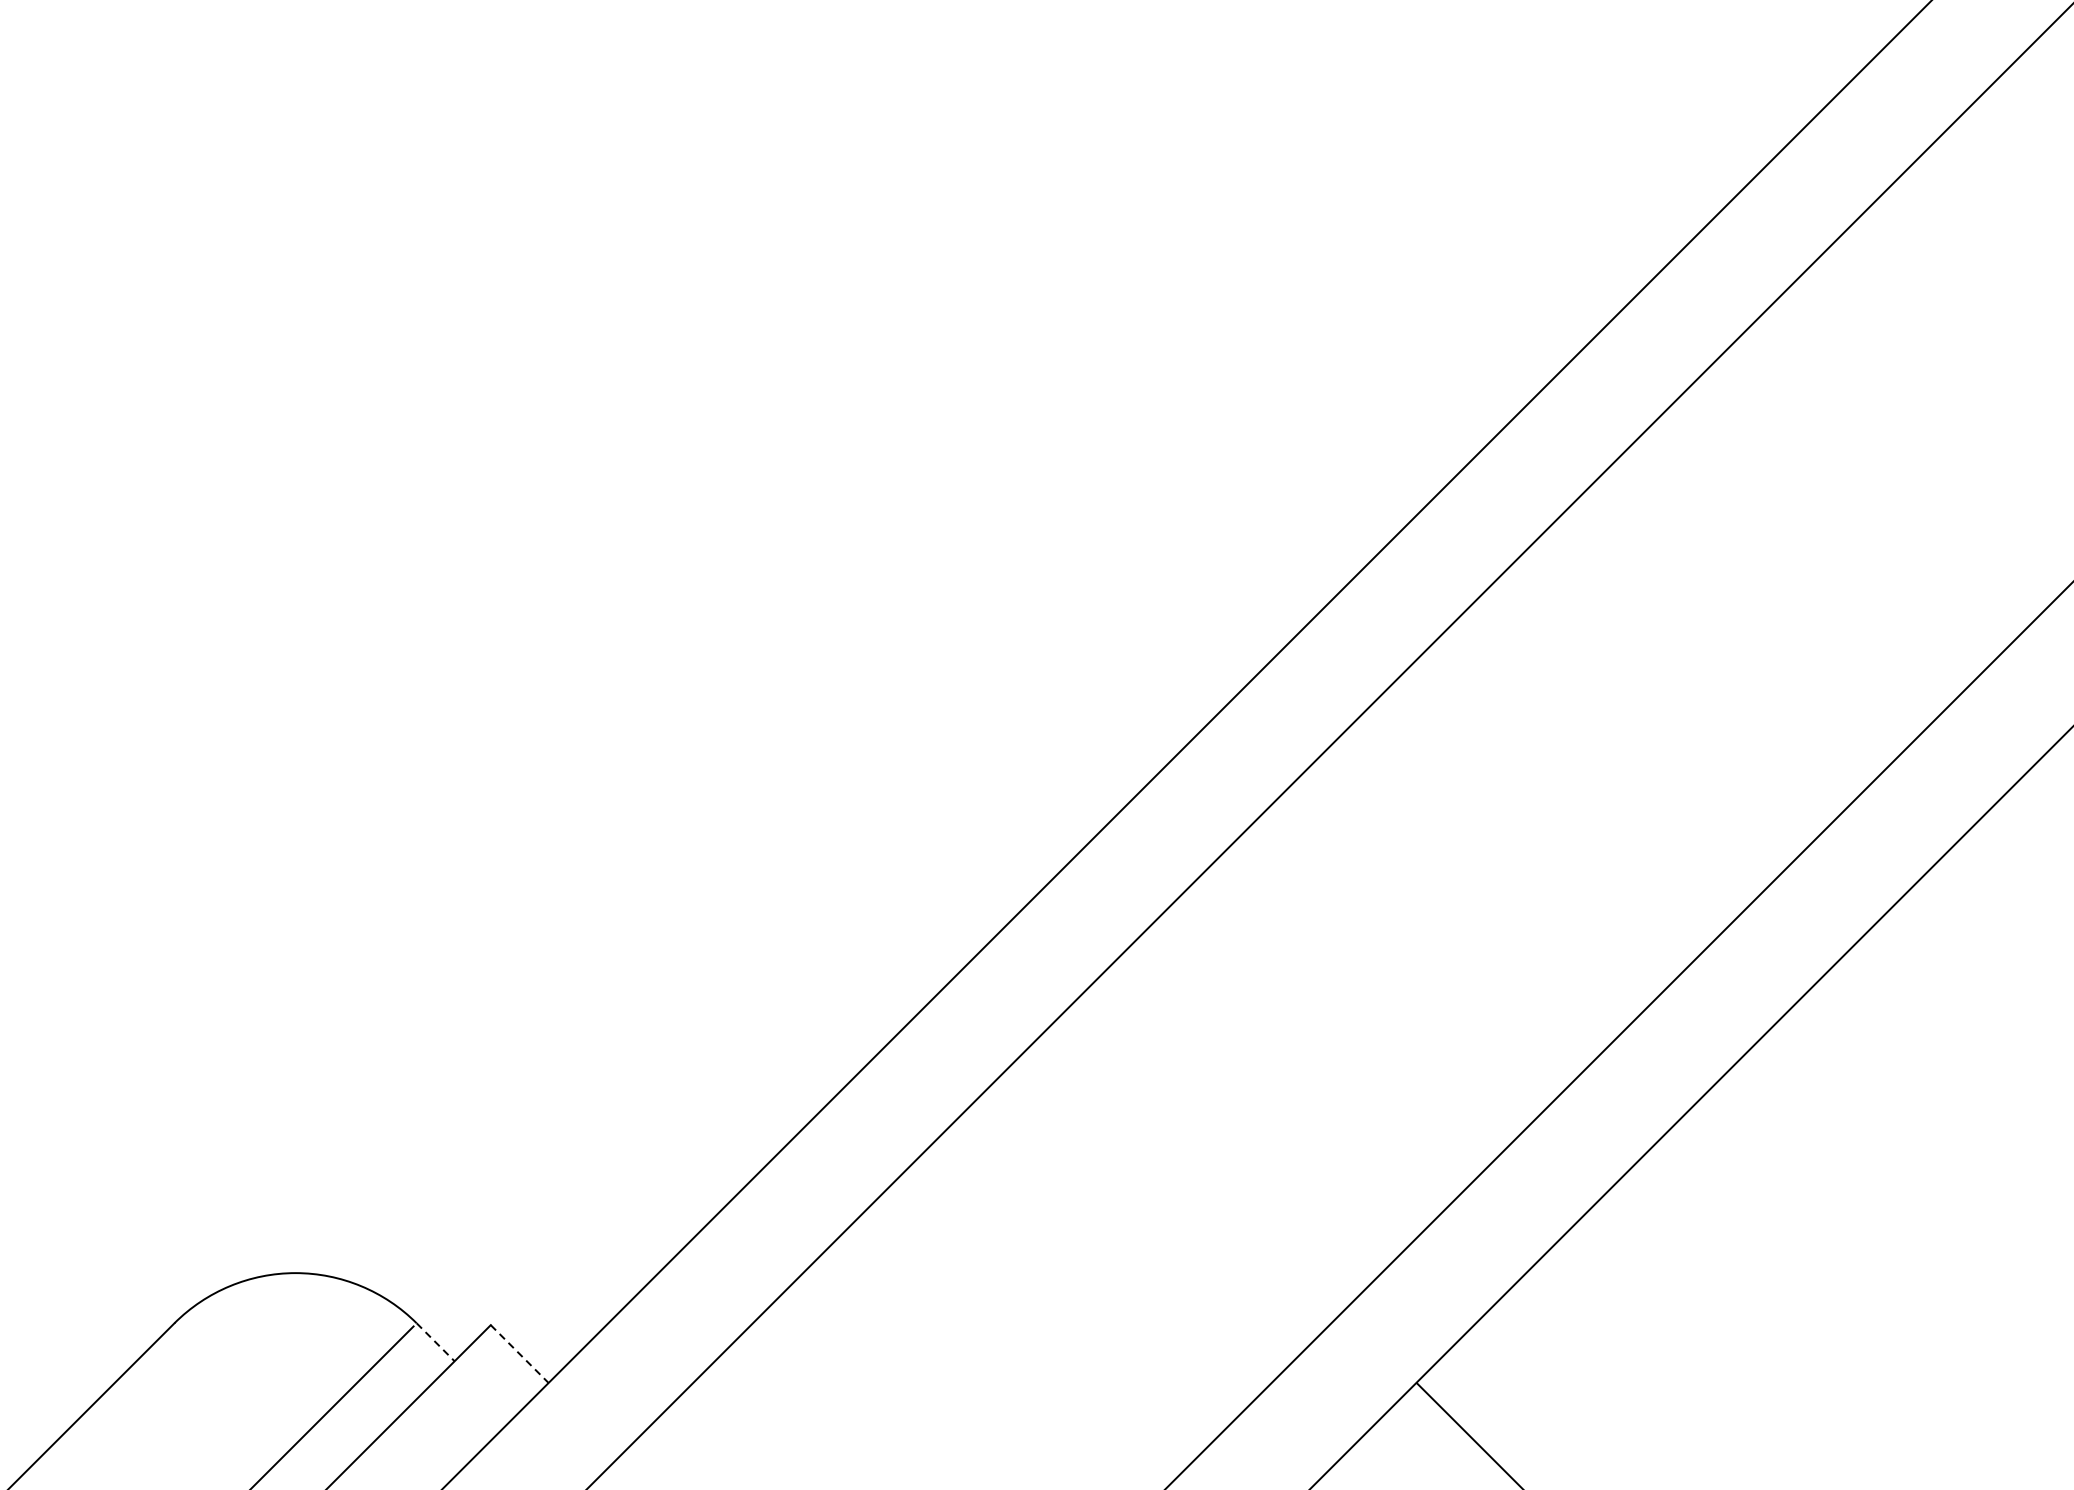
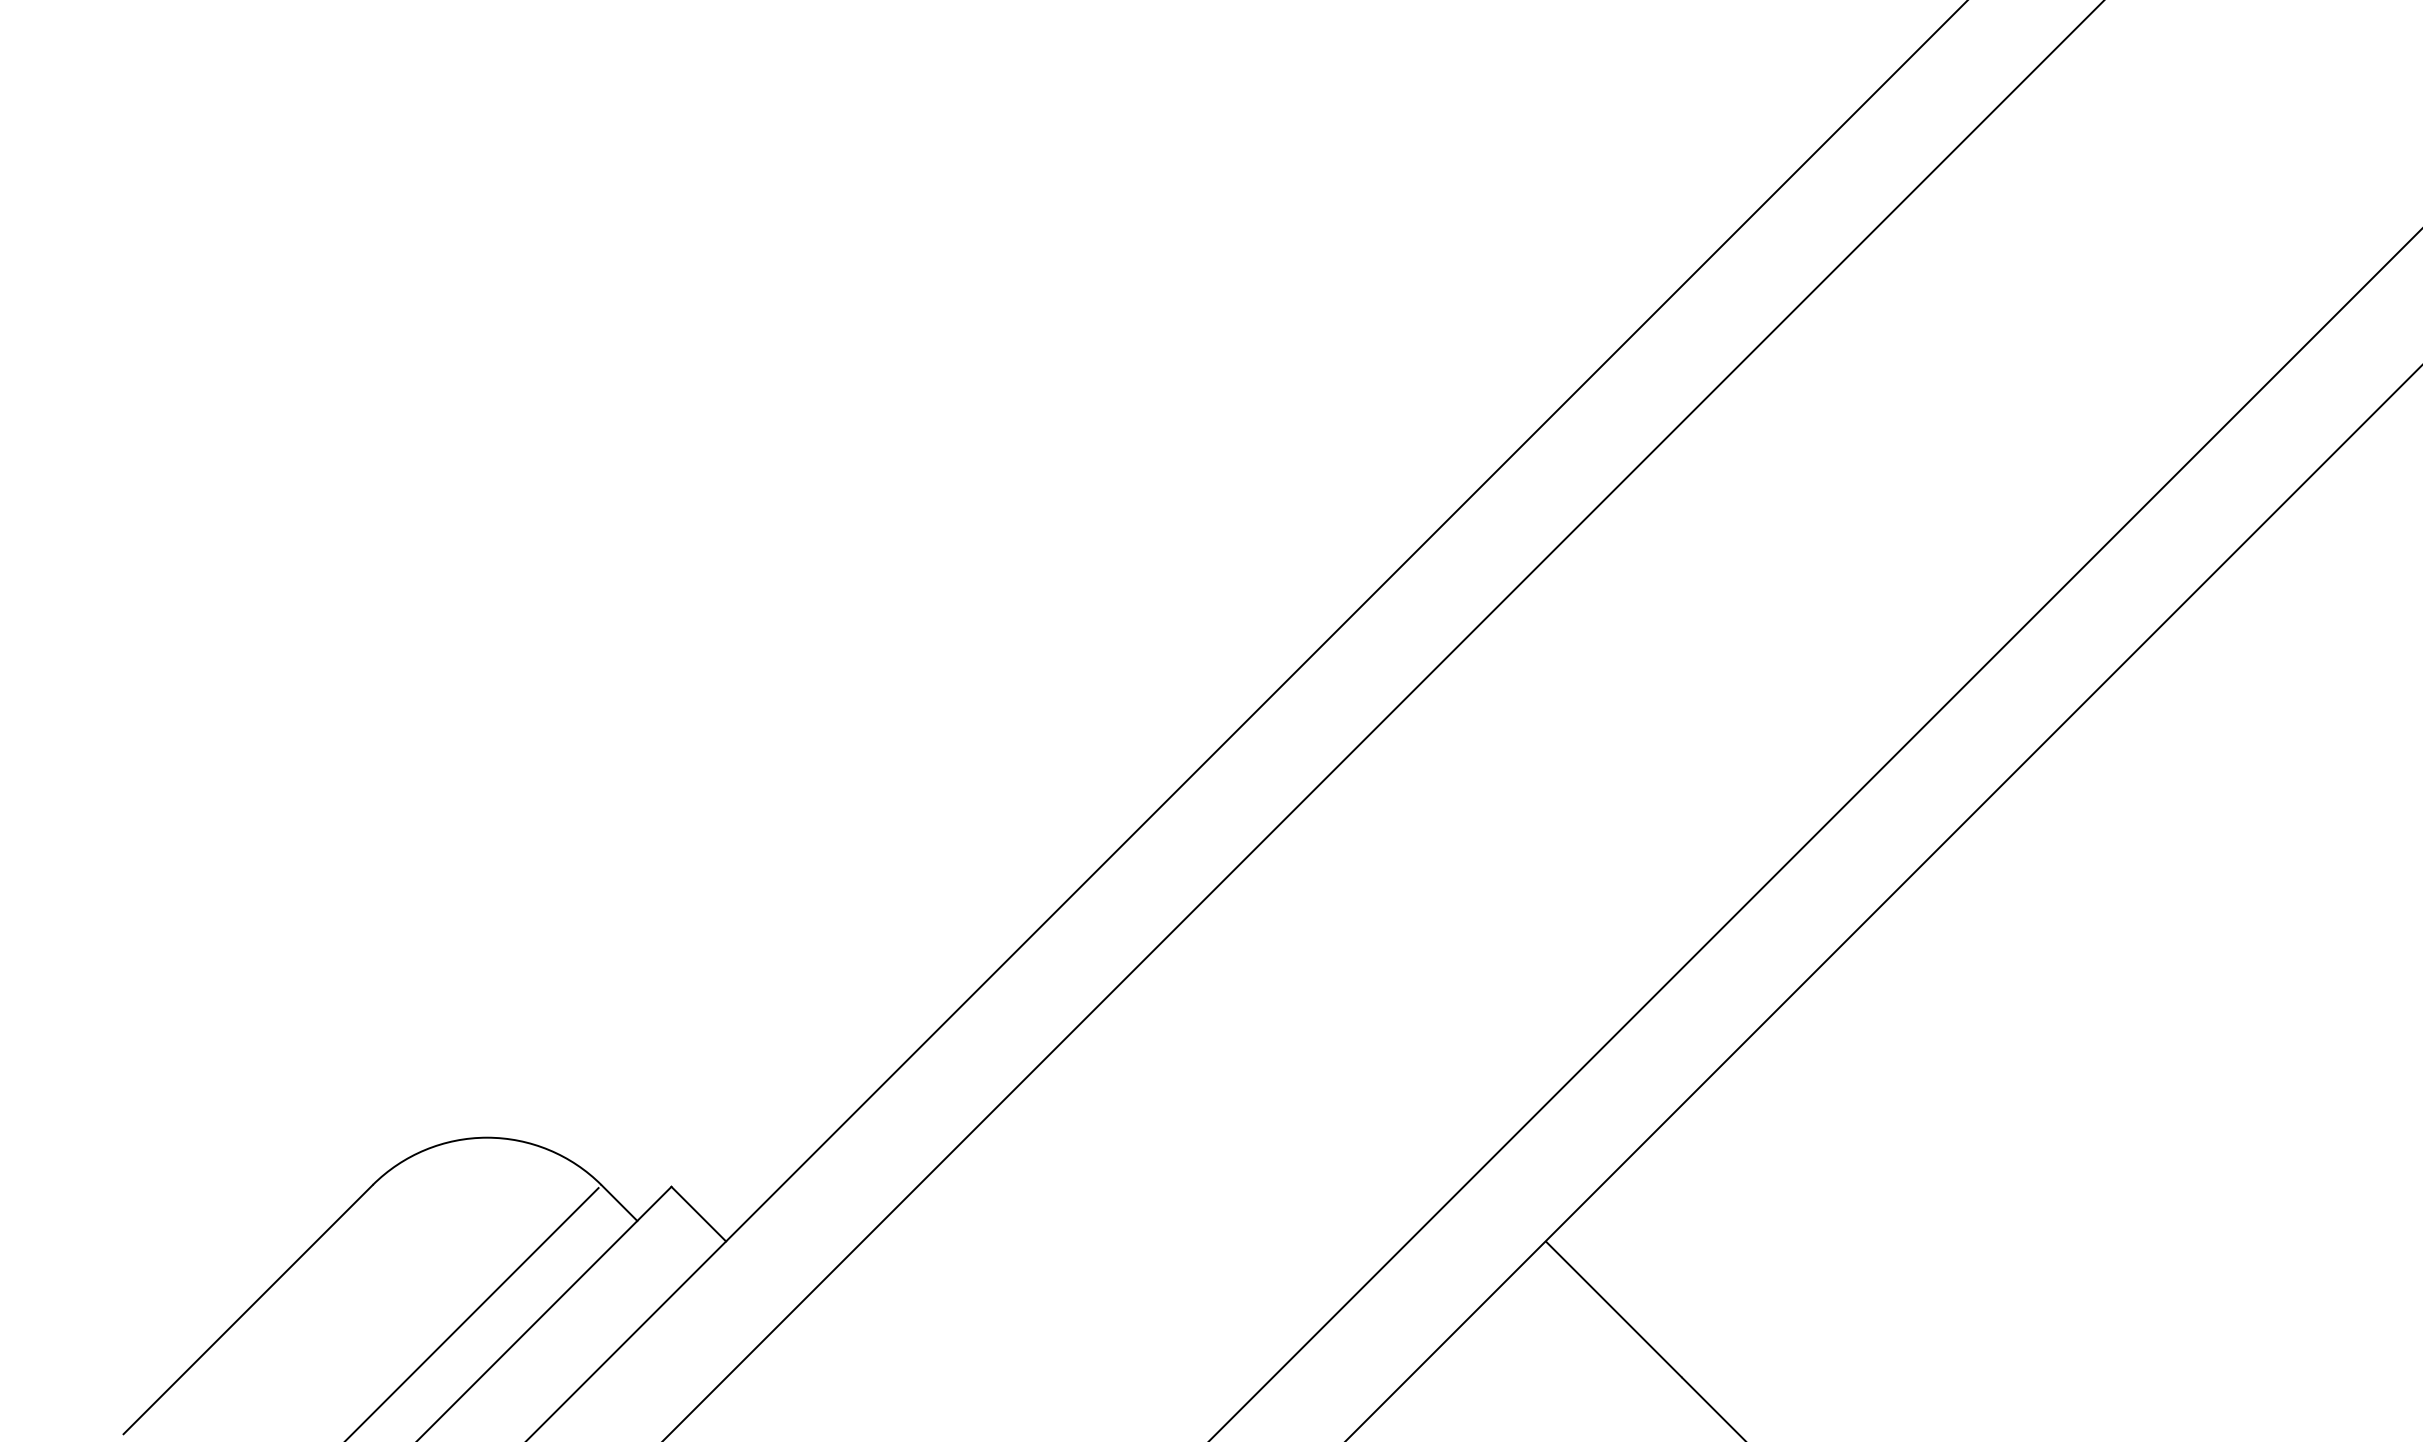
line: (435, 1342) -> (619, 1203), dashed -> solid
line: (519, 1354) -> (698, 1214), dashed -> solid

